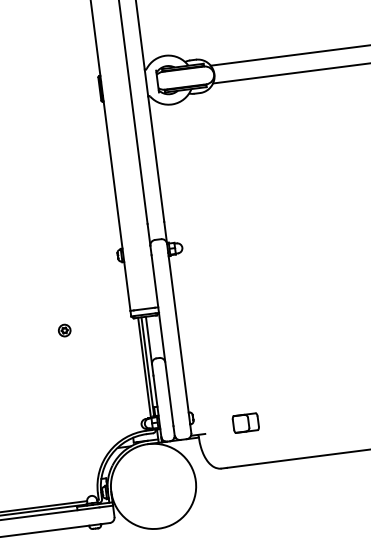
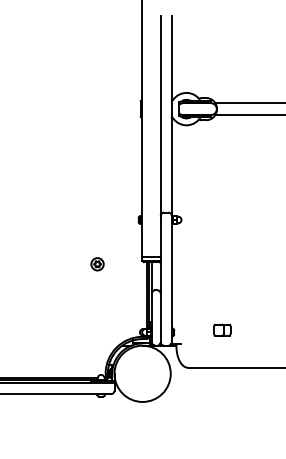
part: (64, 330) -> (97, 264), size x1.6
part: (245, 422) -> (222, 329), moved

